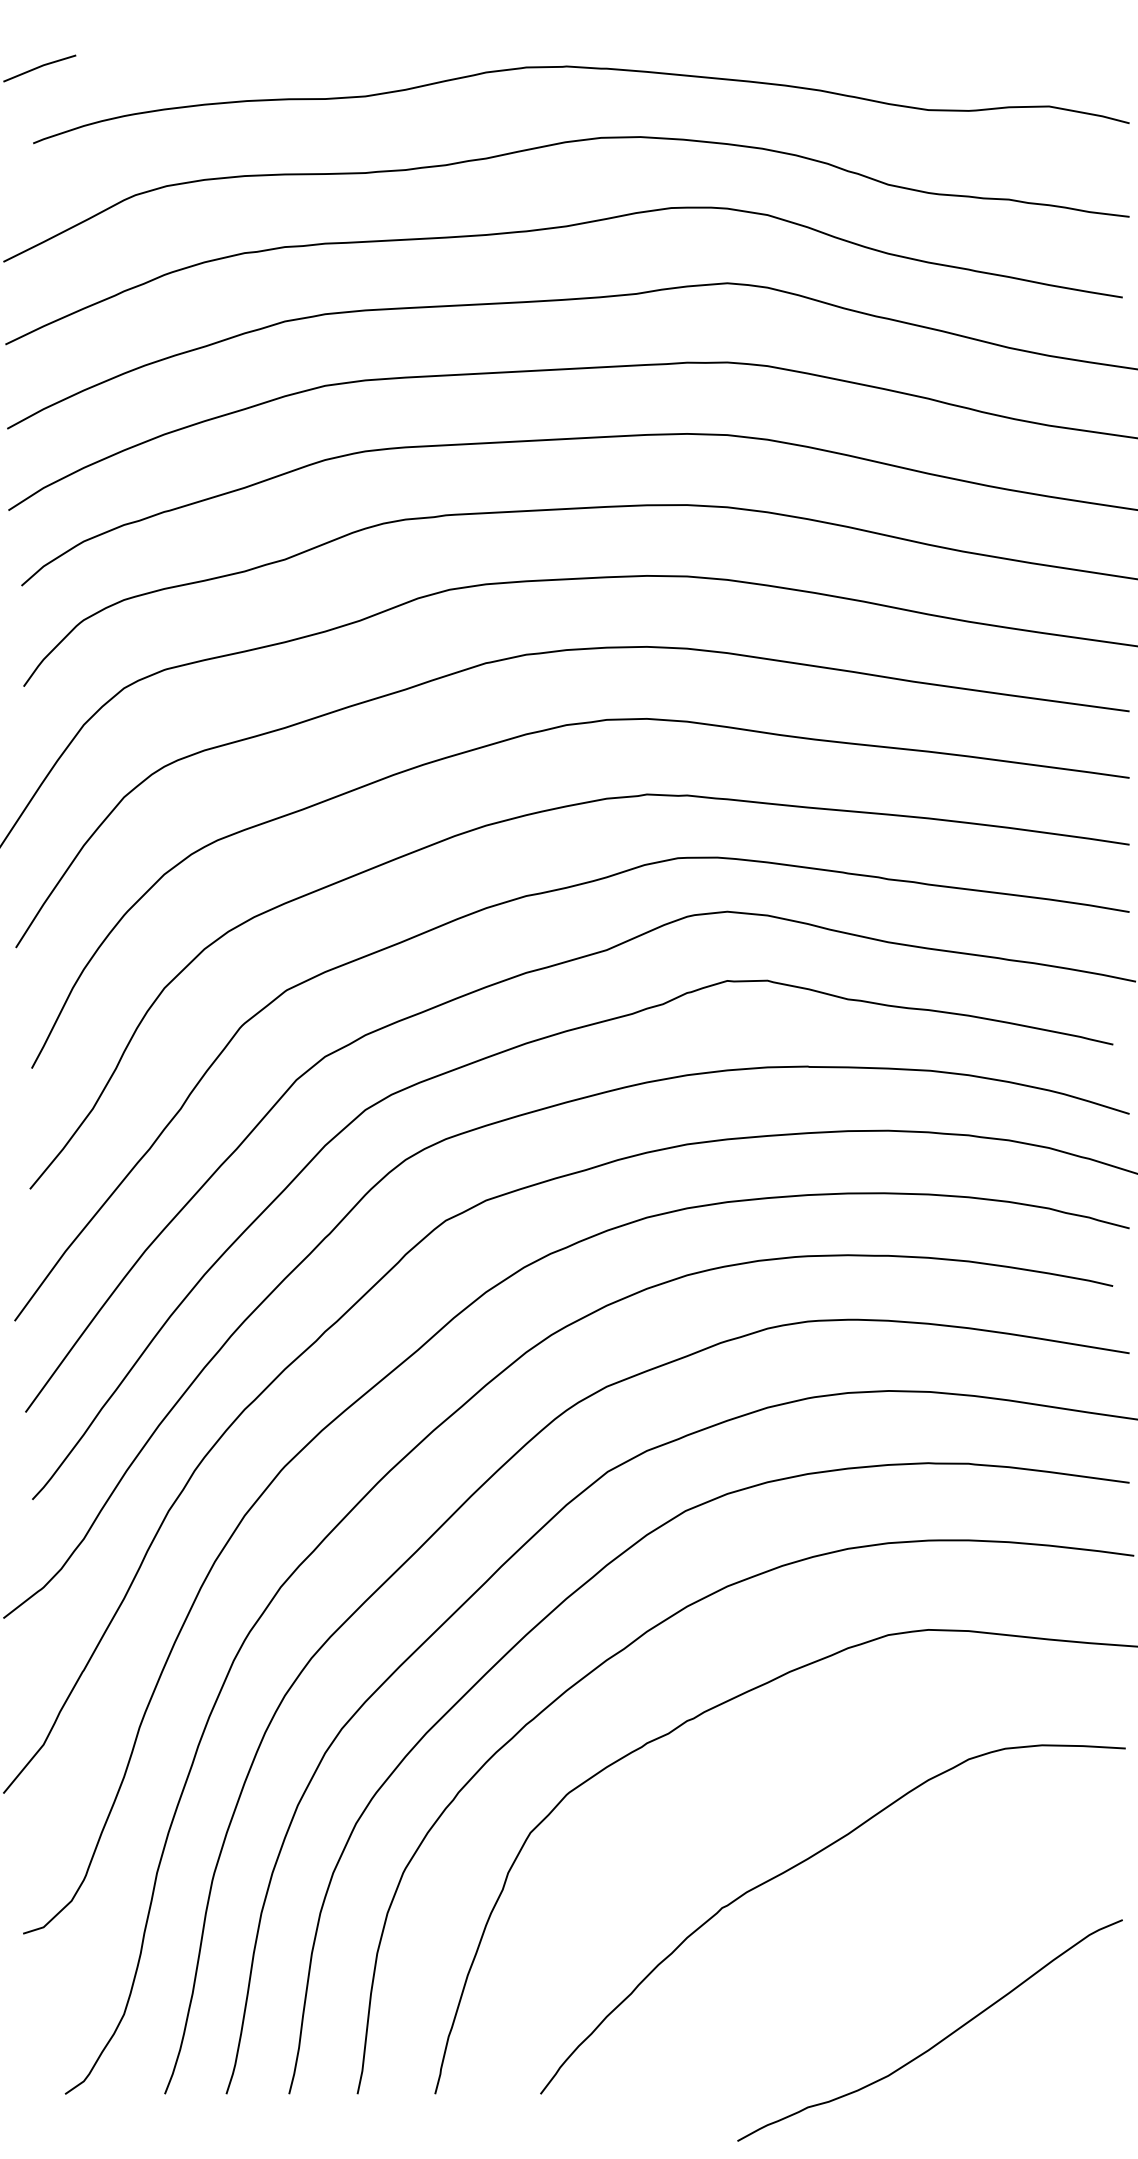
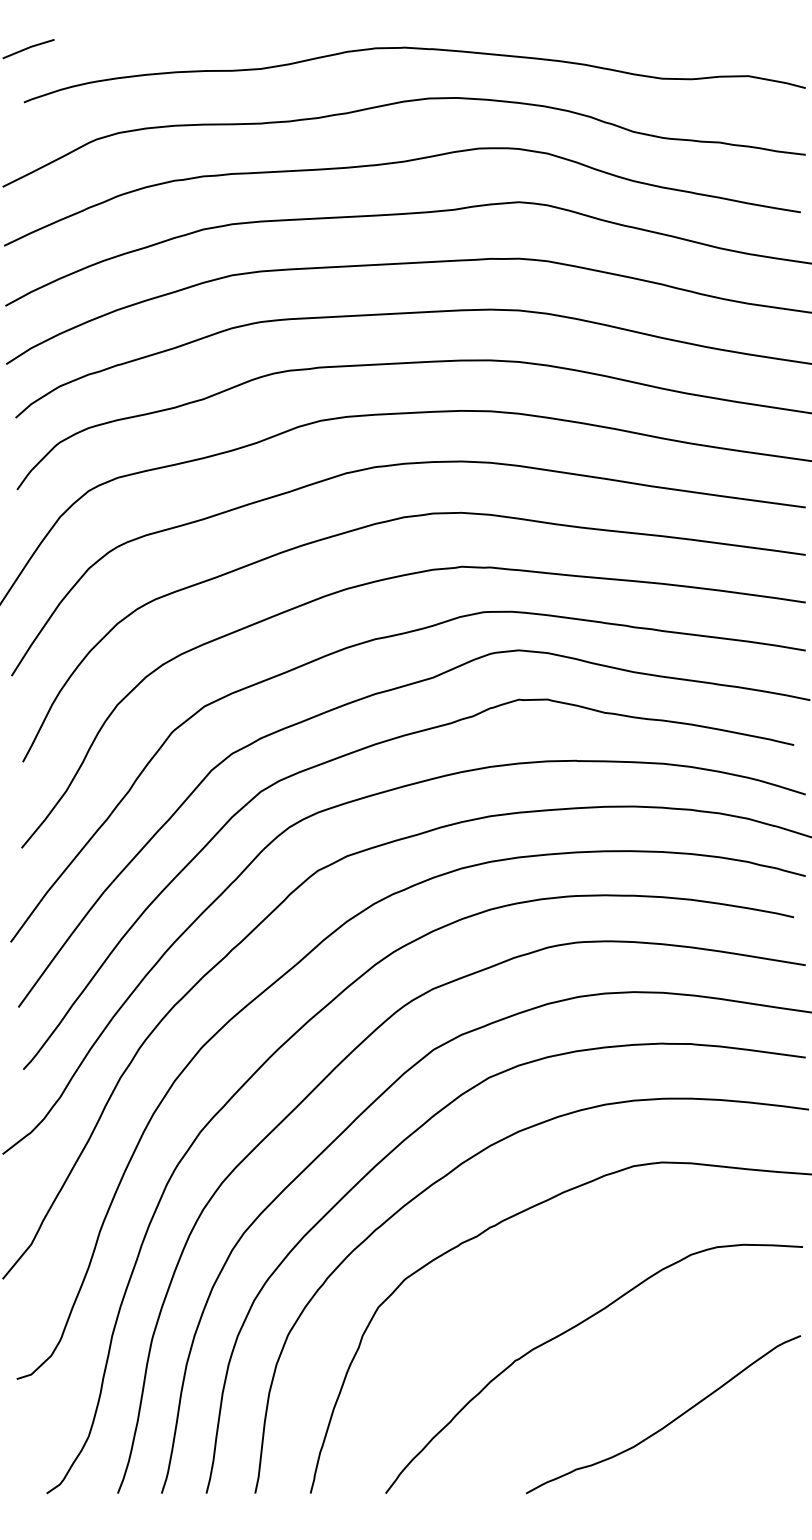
curve: (937, 2042) -> (668, 1423), moved

